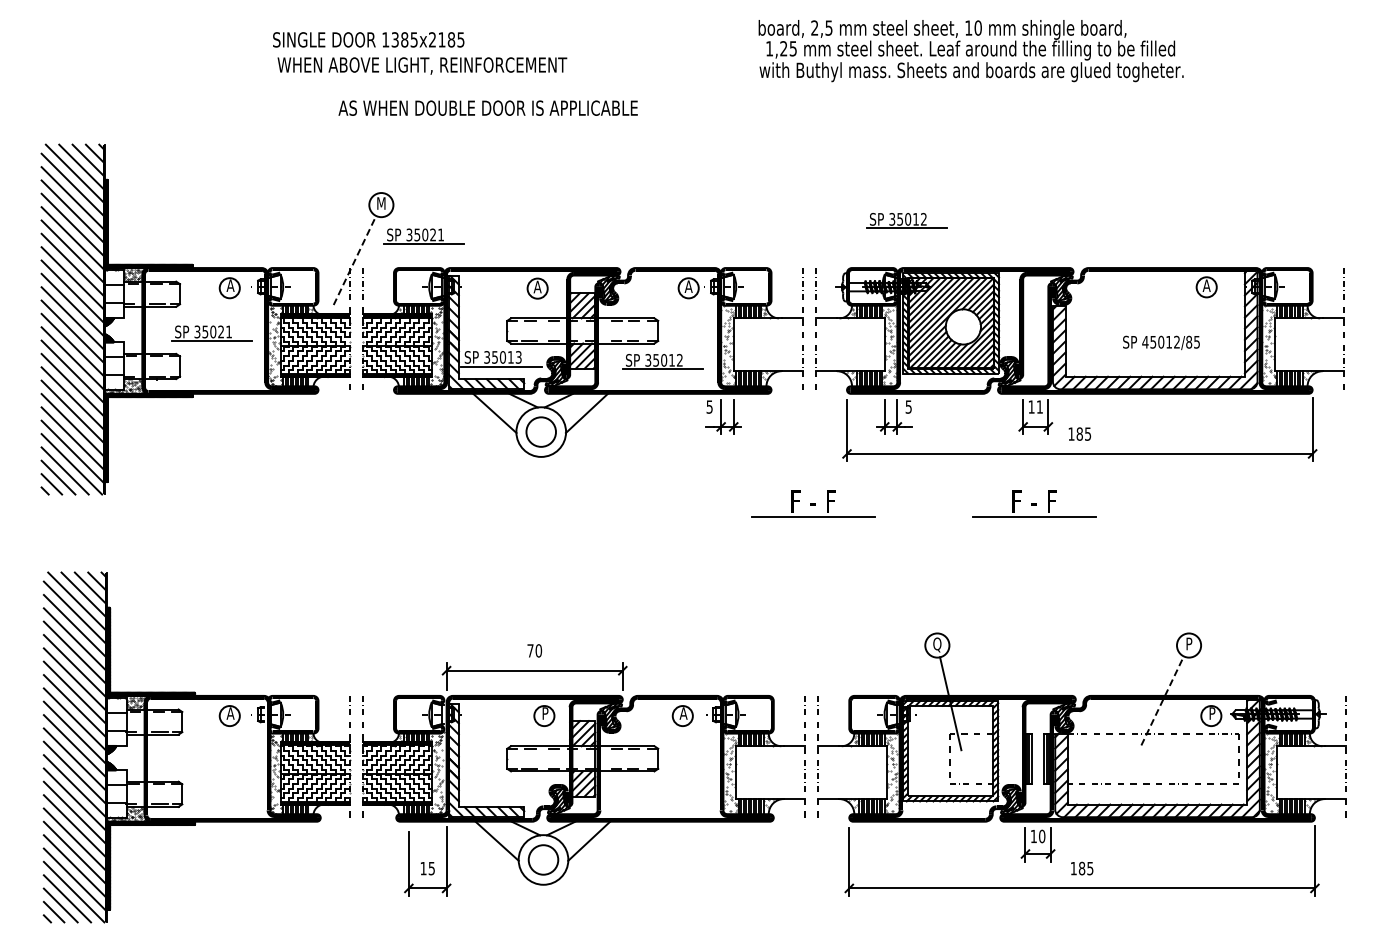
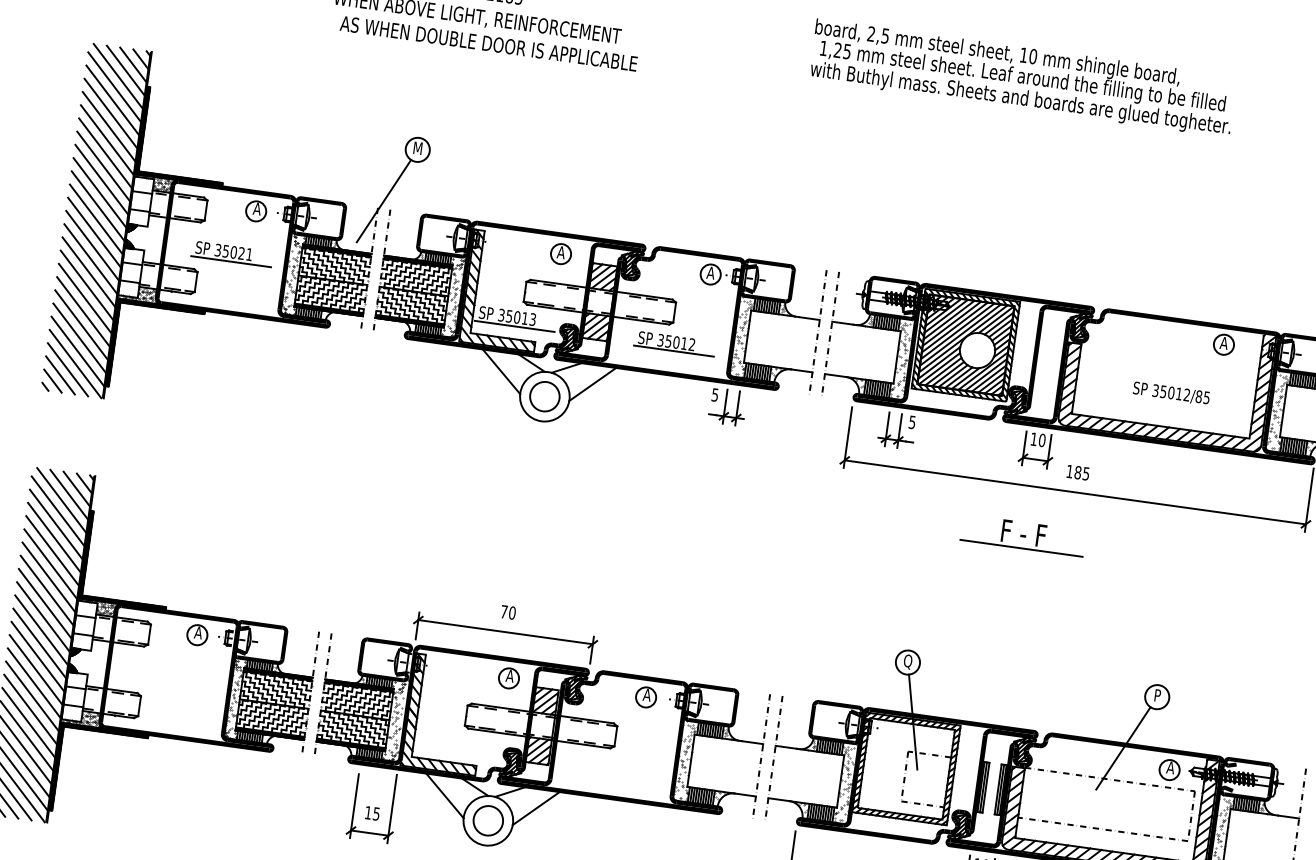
text: (487, 107) -> (488, 42), moved
part: (906, 220) -> (935, 237), removed
part: (423, 236) -> (455, 186), removed
line: (355, 260) -> (384, 201), dashed -> solid
text: (1145, 341) -> (1155, 390), 45012/85 -> 35012/85
text: (1039, 406) -> (1041, 439), 11 -> 10
part: (813, 503) -> (804, 504), removed
line: (1162, 700) -> (1123, 747), dashed -> solid
text: (545, 713) -> (510, 676), P -> A
text: (1212, 713) -> (1171, 767), P -> A

